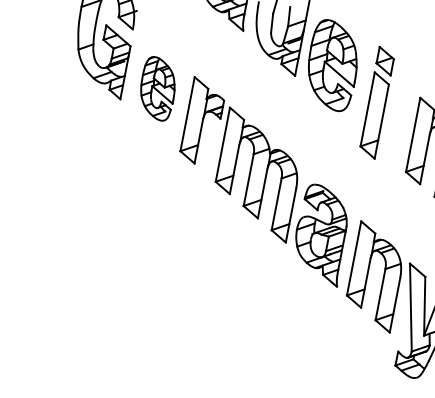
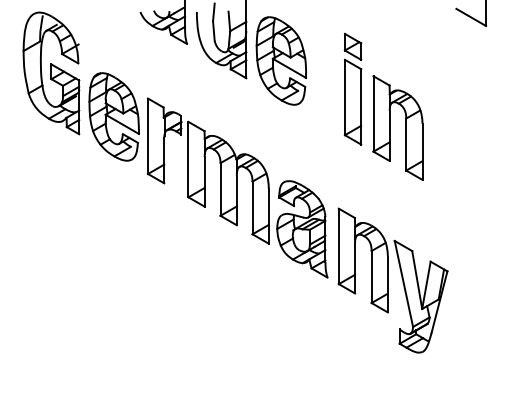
part: (157, 88) -> (113, 116), size x1.43
part: (376, 101) -> (352, 88), moved

